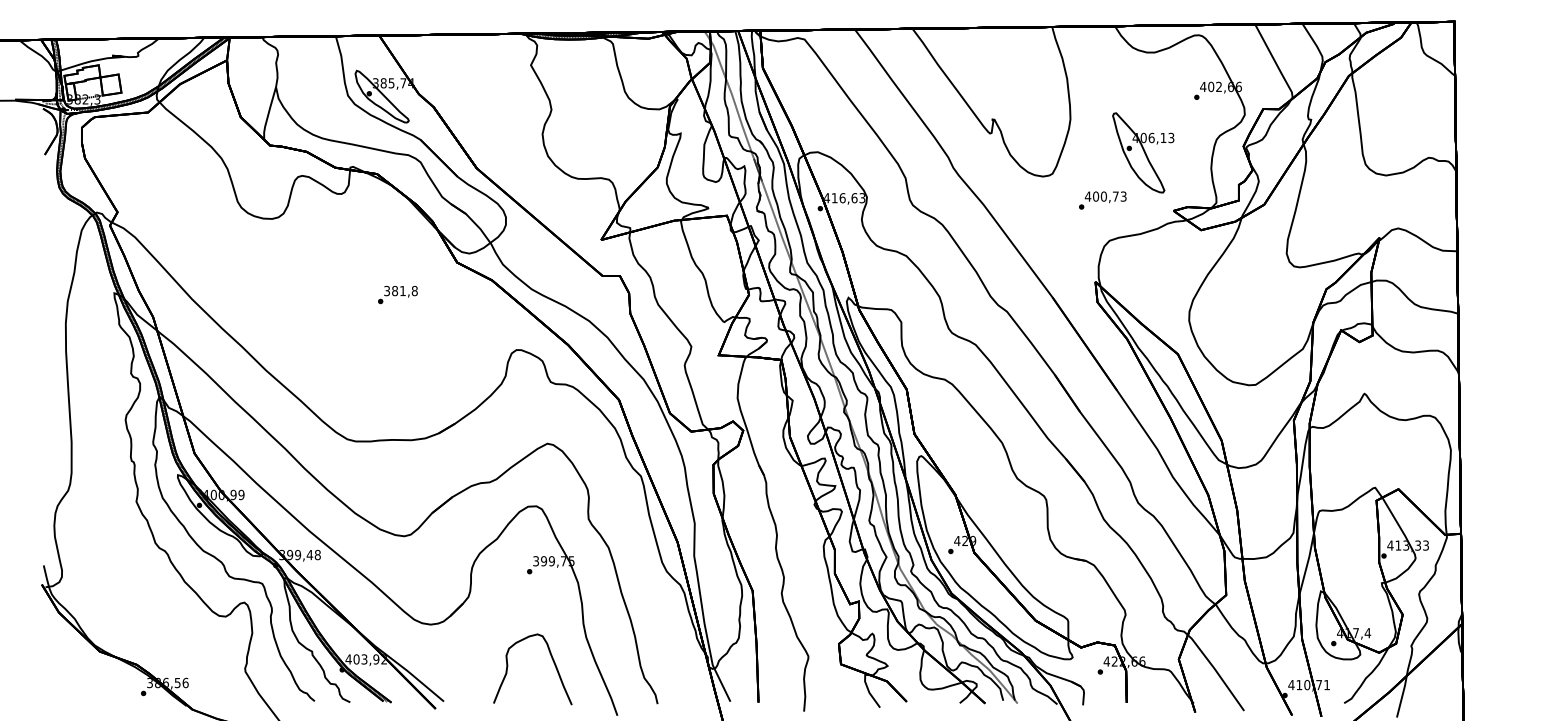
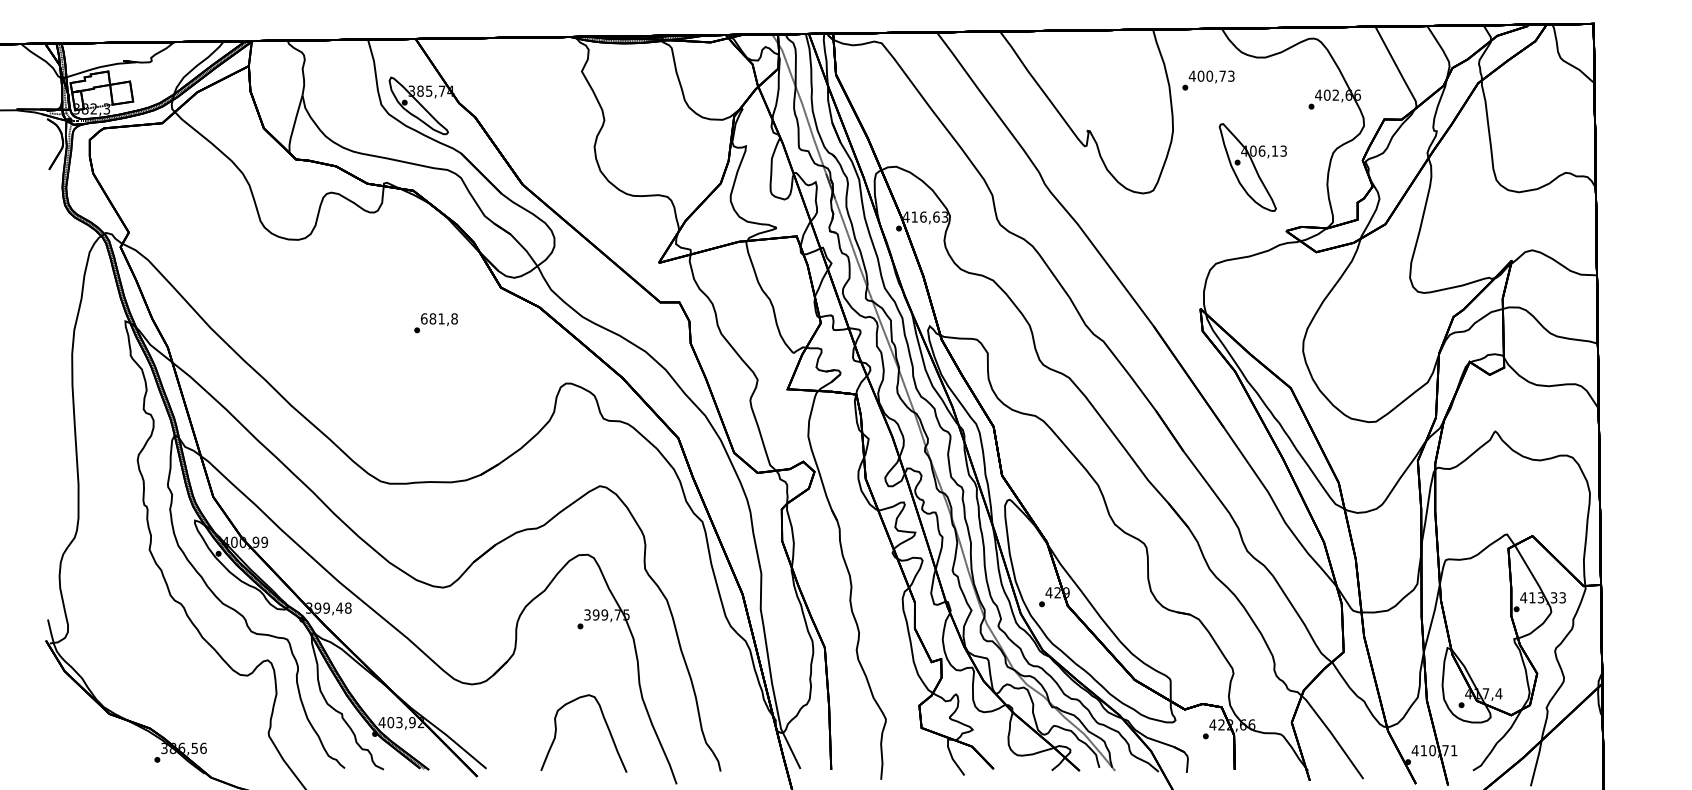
text: (1102, 200) -> (1208, 80), moved
text: (387, 290) -> (424, 318), 381,8 -> 681,8

